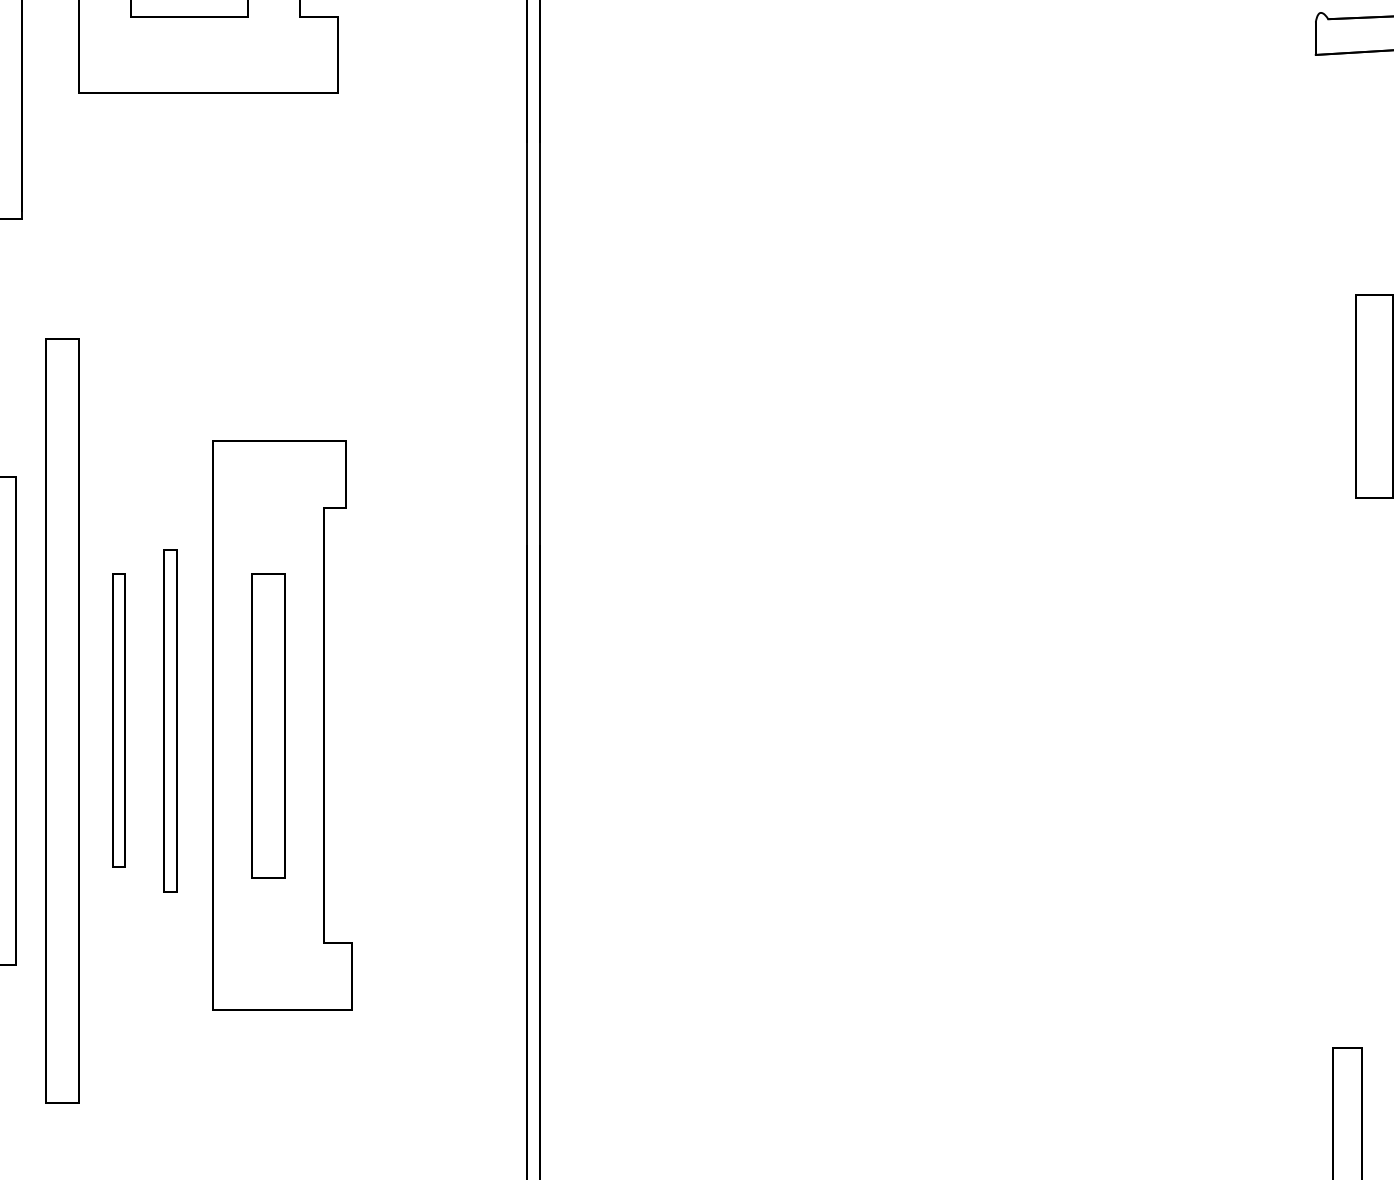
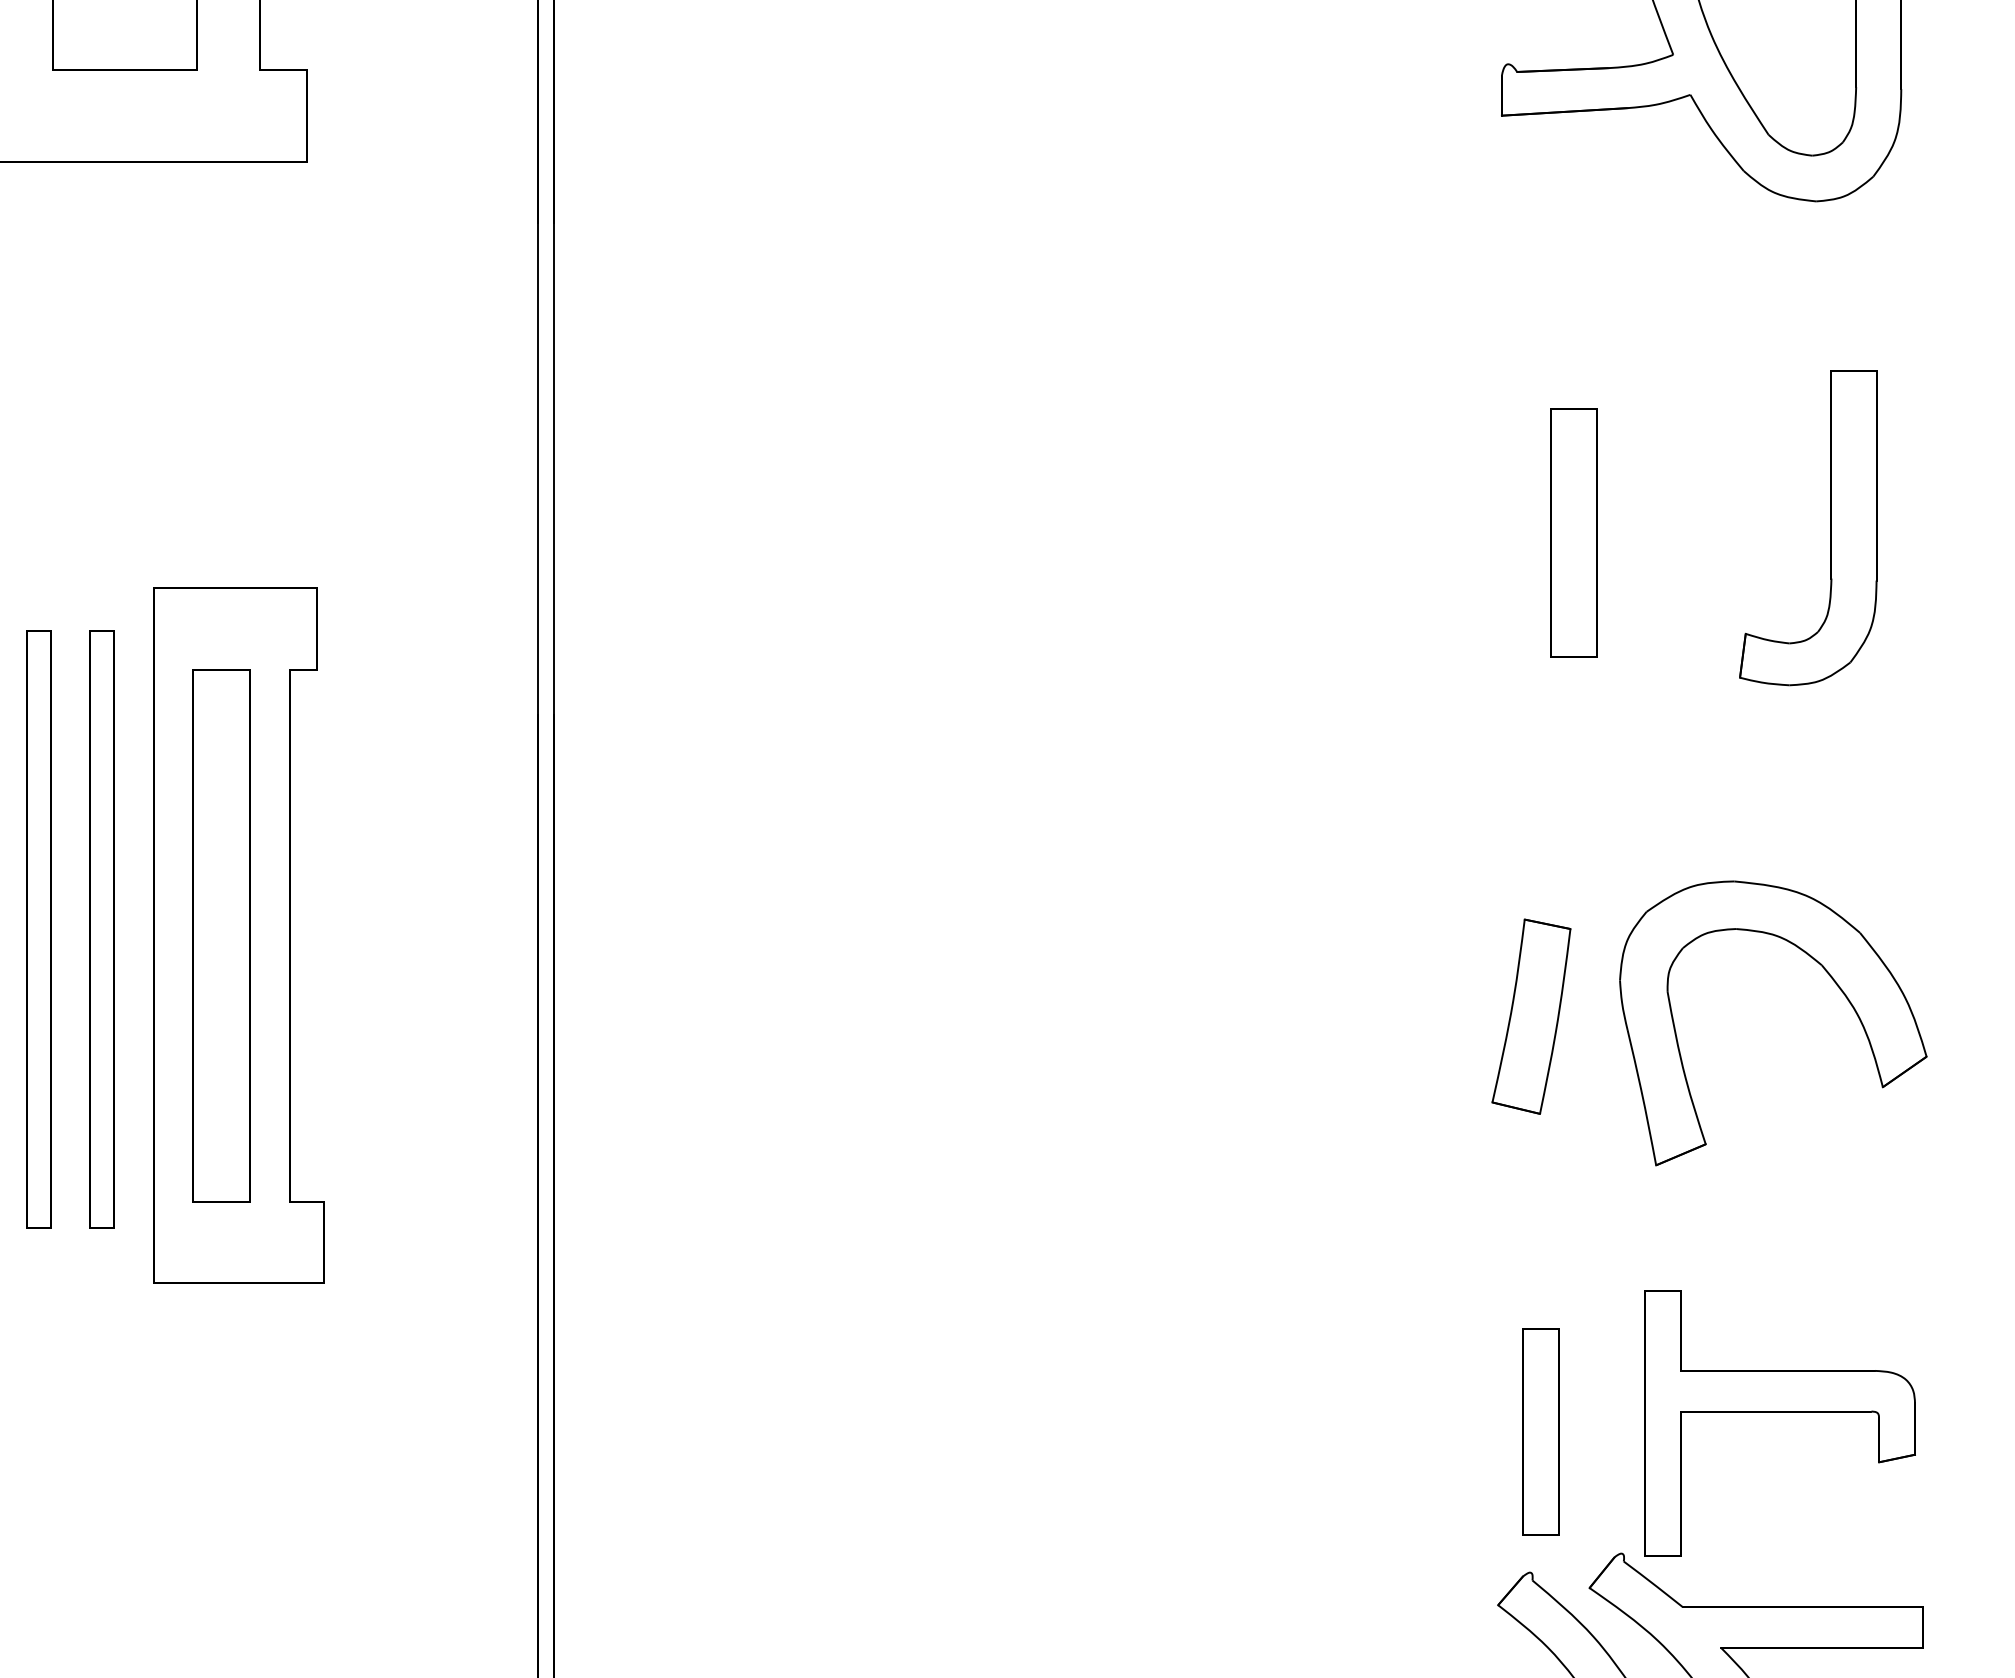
part: (118, 720) -> (38, 929), size x1.67
part: (170, 720) -> (101, 929), size x1.43
part: (268, 725) -> (221, 935), size x1.43
part: (1340, 791) -> (1531, 1016), added

